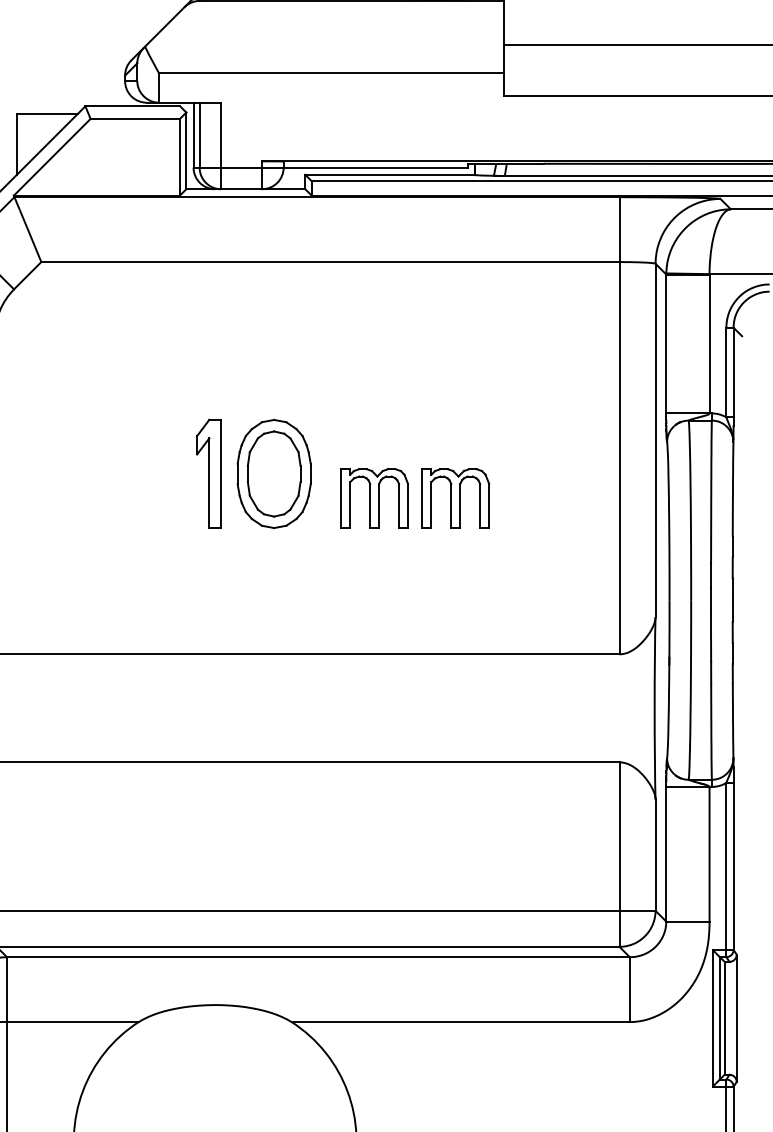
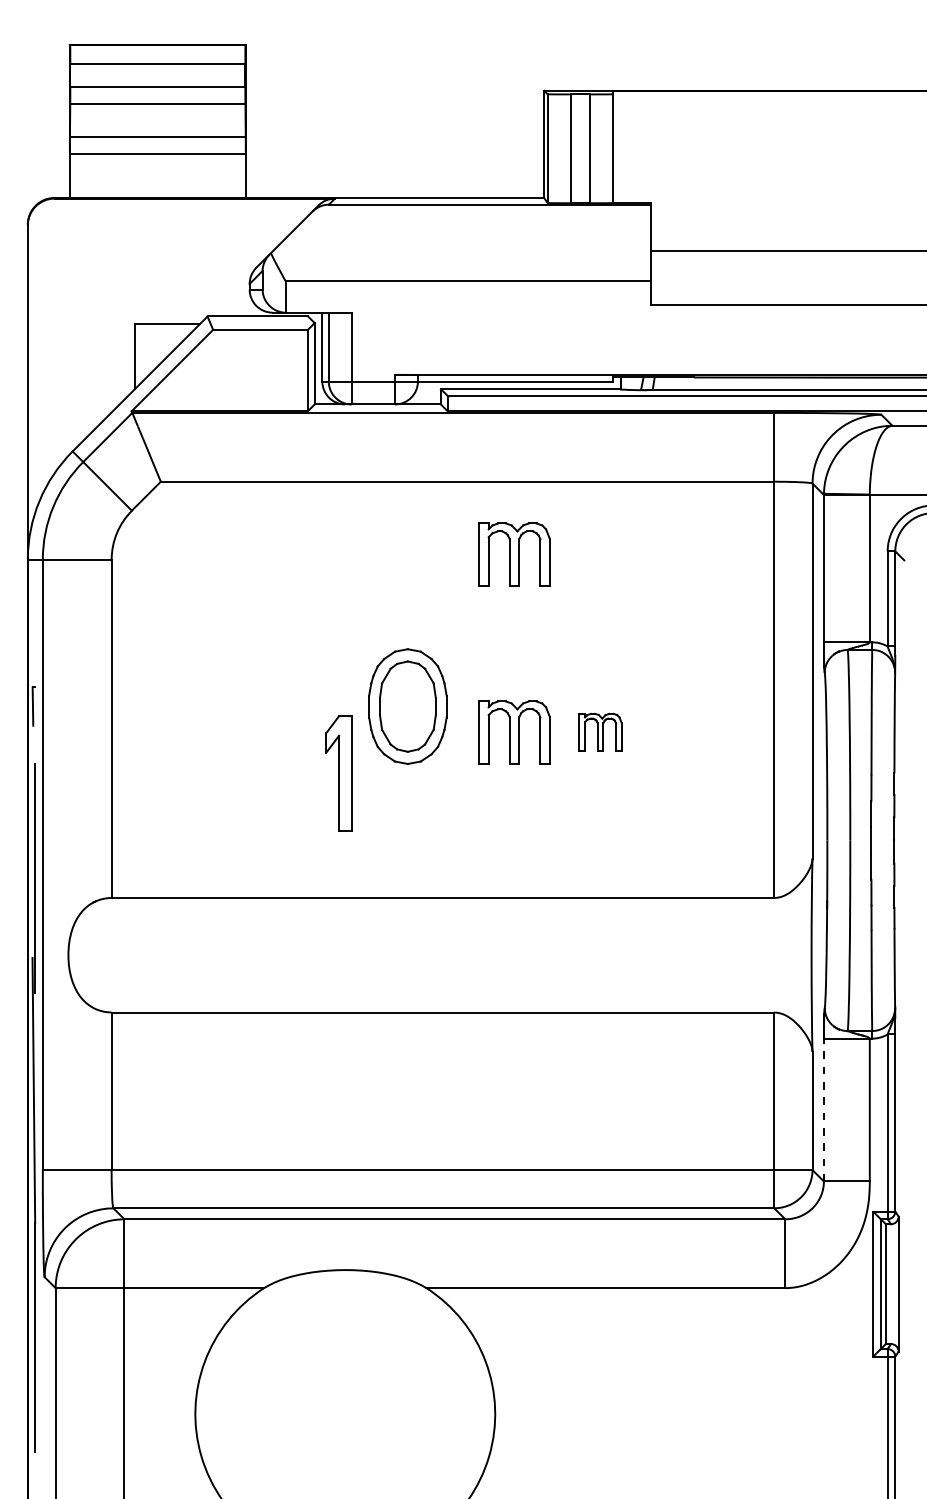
part: (374, 330) -> (514, 554), added
part: (208, 473) -> (338, 773), moved
part: (455, 498) -> (600, 732), size x0.6
line: (665, 852) -> (823, 1108), solid -> dashed

